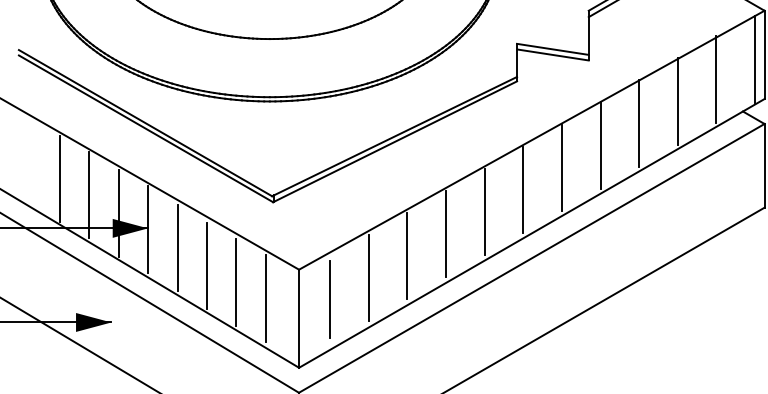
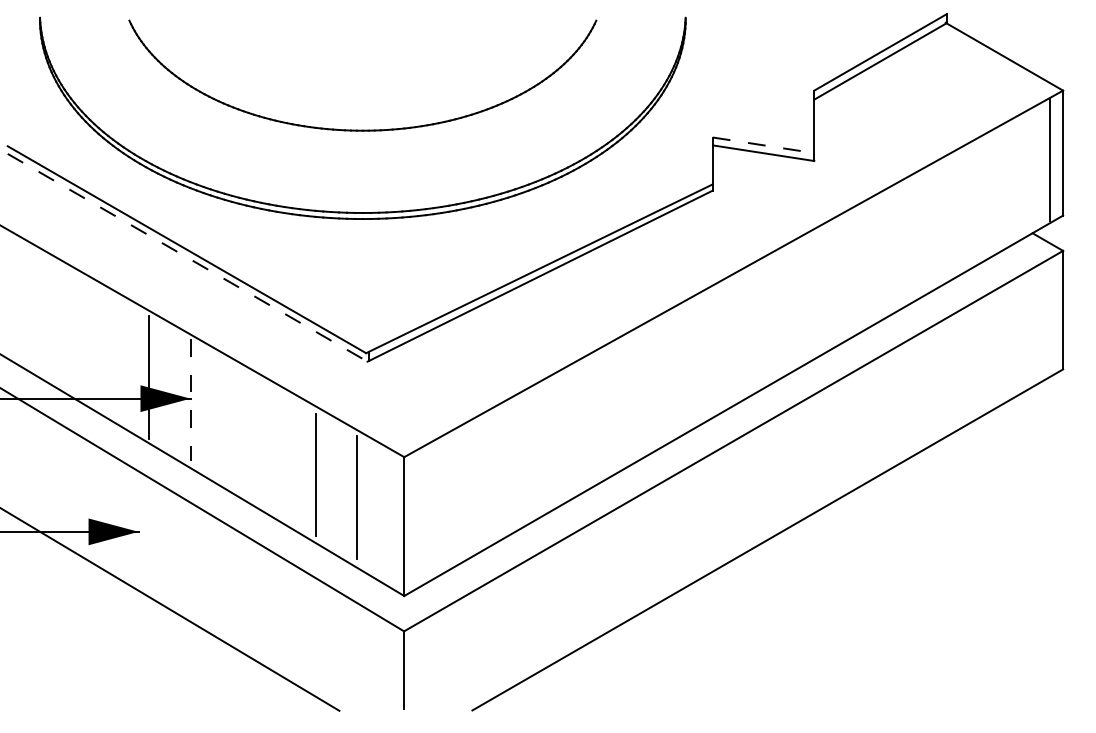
line: (553, 49) -> (764, 145), solid -> dashed
line: (716, 79) -> (995, 187), removed
line: (677, 101) -> (940, 218), removed
line: (639, 123) -> (885, 250), removed
line: (145, 128) -> (187, 257), solid -> dashed
line: (600, 145) -> (831, 281), removed
line: (562, 167) -> (776, 312), removed
line: (59, 178) -> (65, 328), removed
line: (523, 189) -> (721, 343), removed
line: (89, 195) -> (107, 351), removed
line: (485, 212) -> (667, 375), removed
line: (148, 229) -> (190, 400), solid -> dashed
line: (446, 233) -> (612, 406), removed
line: (177, 248) -> (232, 426), removed
line: (407, 255) -> (557, 437), removed
line: (206, 266) -> (273, 452), removed
line: (368, 277) -> (502, 468), removed
line: (330, 299) -> (448, 499), removed

